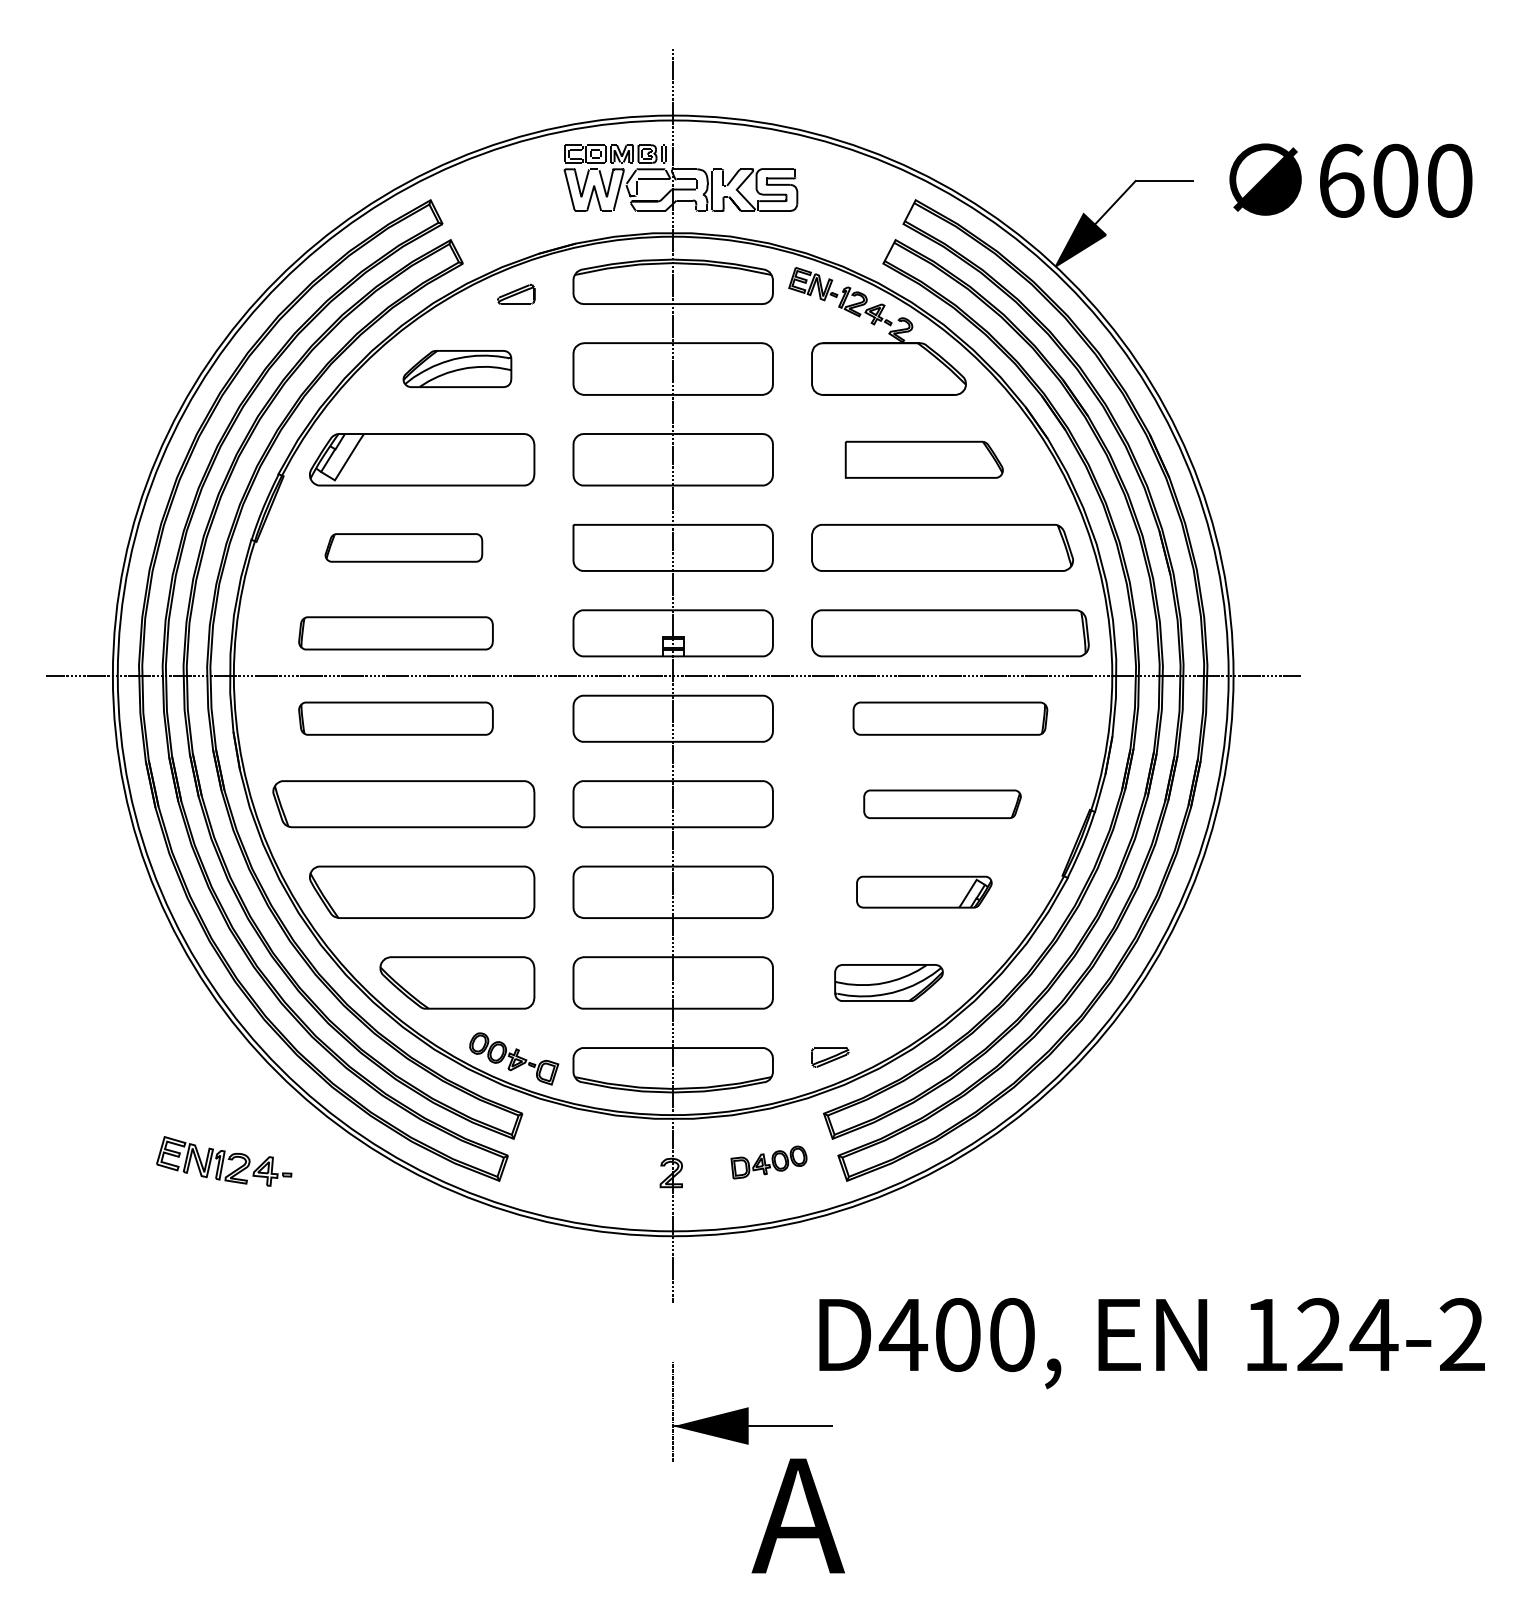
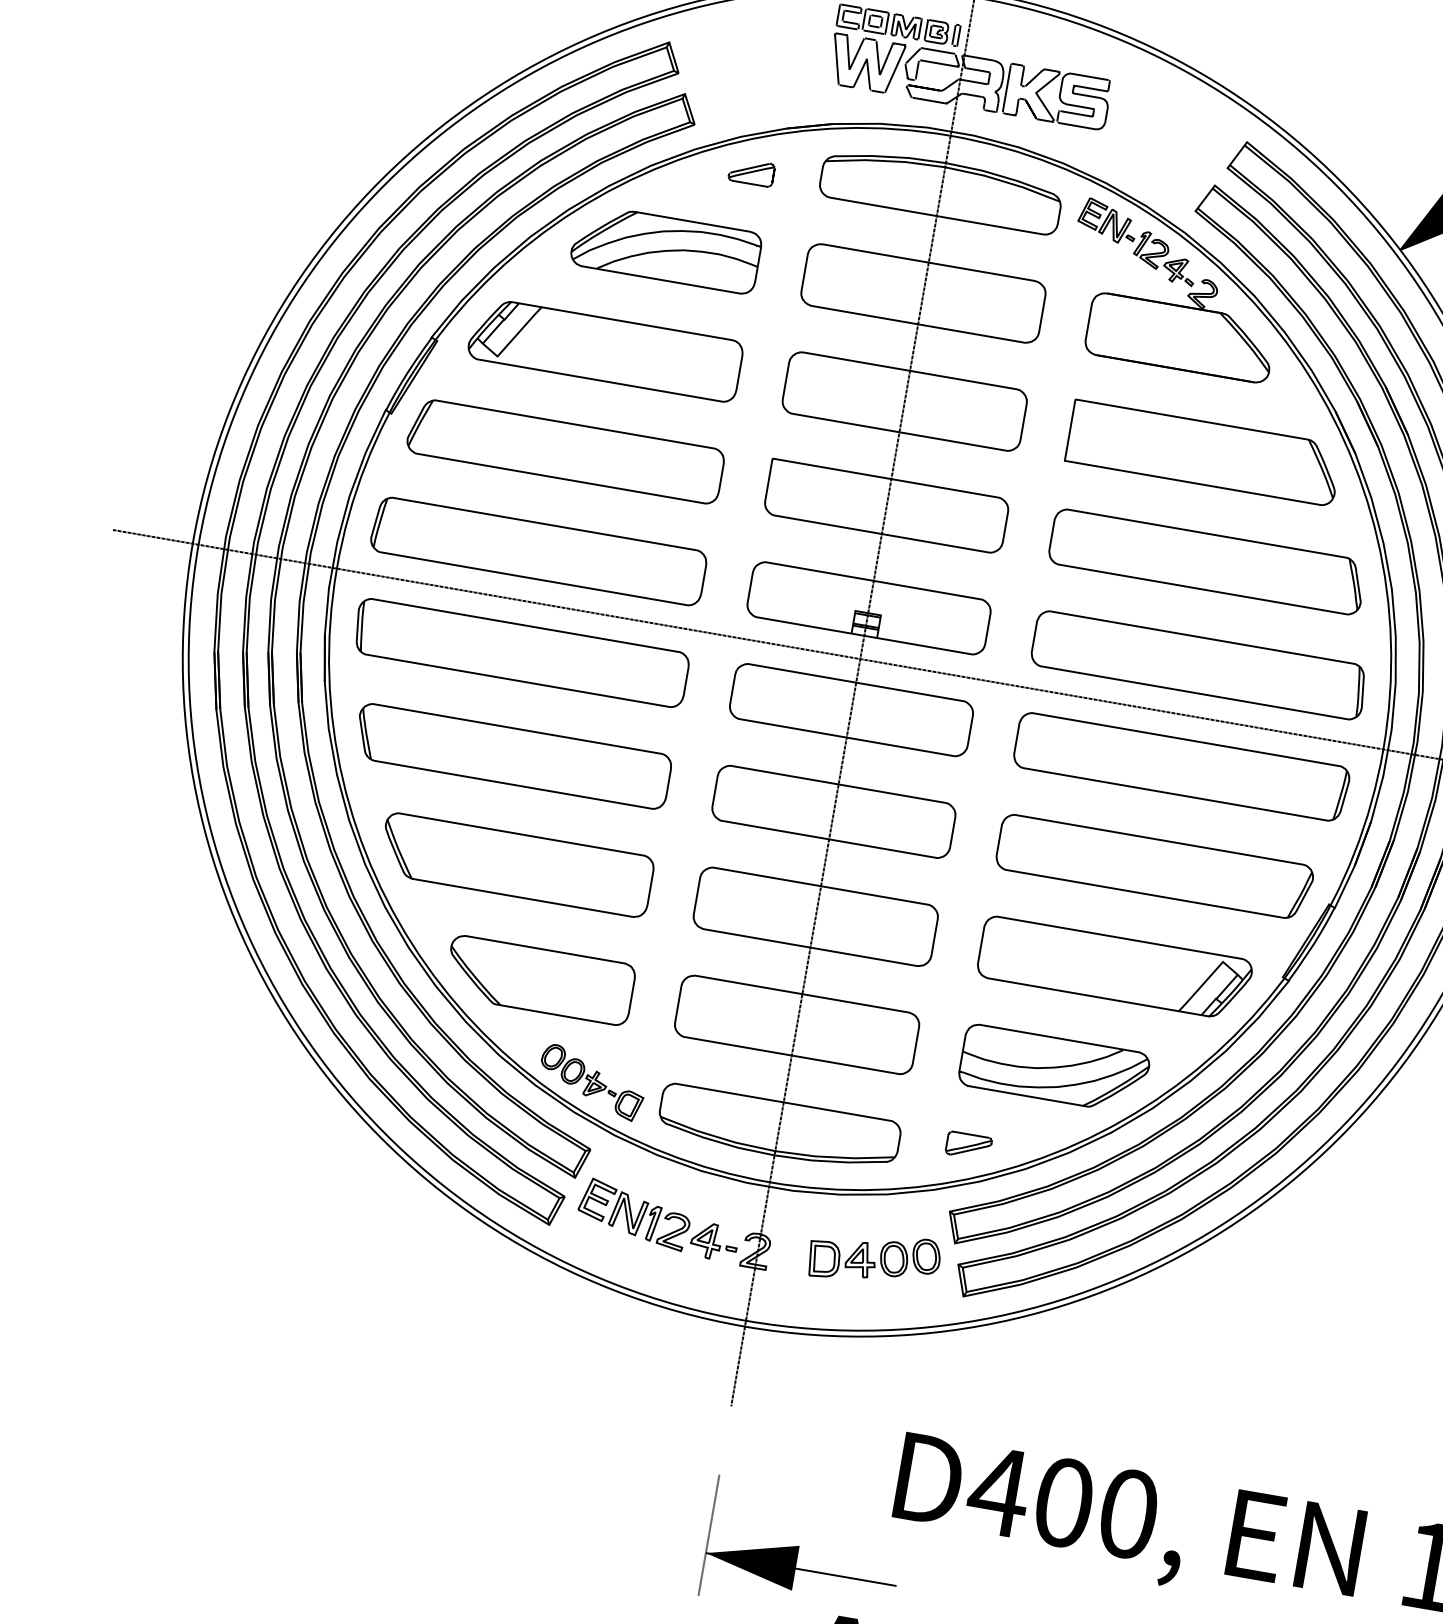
part: (457, 368) -> (666, 248), size x1.43
part: (924, 459) -> (1204, 452), size x1.43
part: (403, 547) -> (565, 450), size x1.67
part: (395, 633) -> (538, 551), size x1.43
part: (395, 718) -> (520, 652), size x1.43
part: (950, 718) -> (1181, 766), size x1.43
part: (942, 804) -> (1154, 867), size x1.67
part: (924, 891) -> (1115, 967), size x1.67
part: (888, 982) -> (1053, 1068), size x1.43
part: (224, 1161) -> (659, 1220), moved
part: (768, 1162) -> (873, 1258), size x1.43

